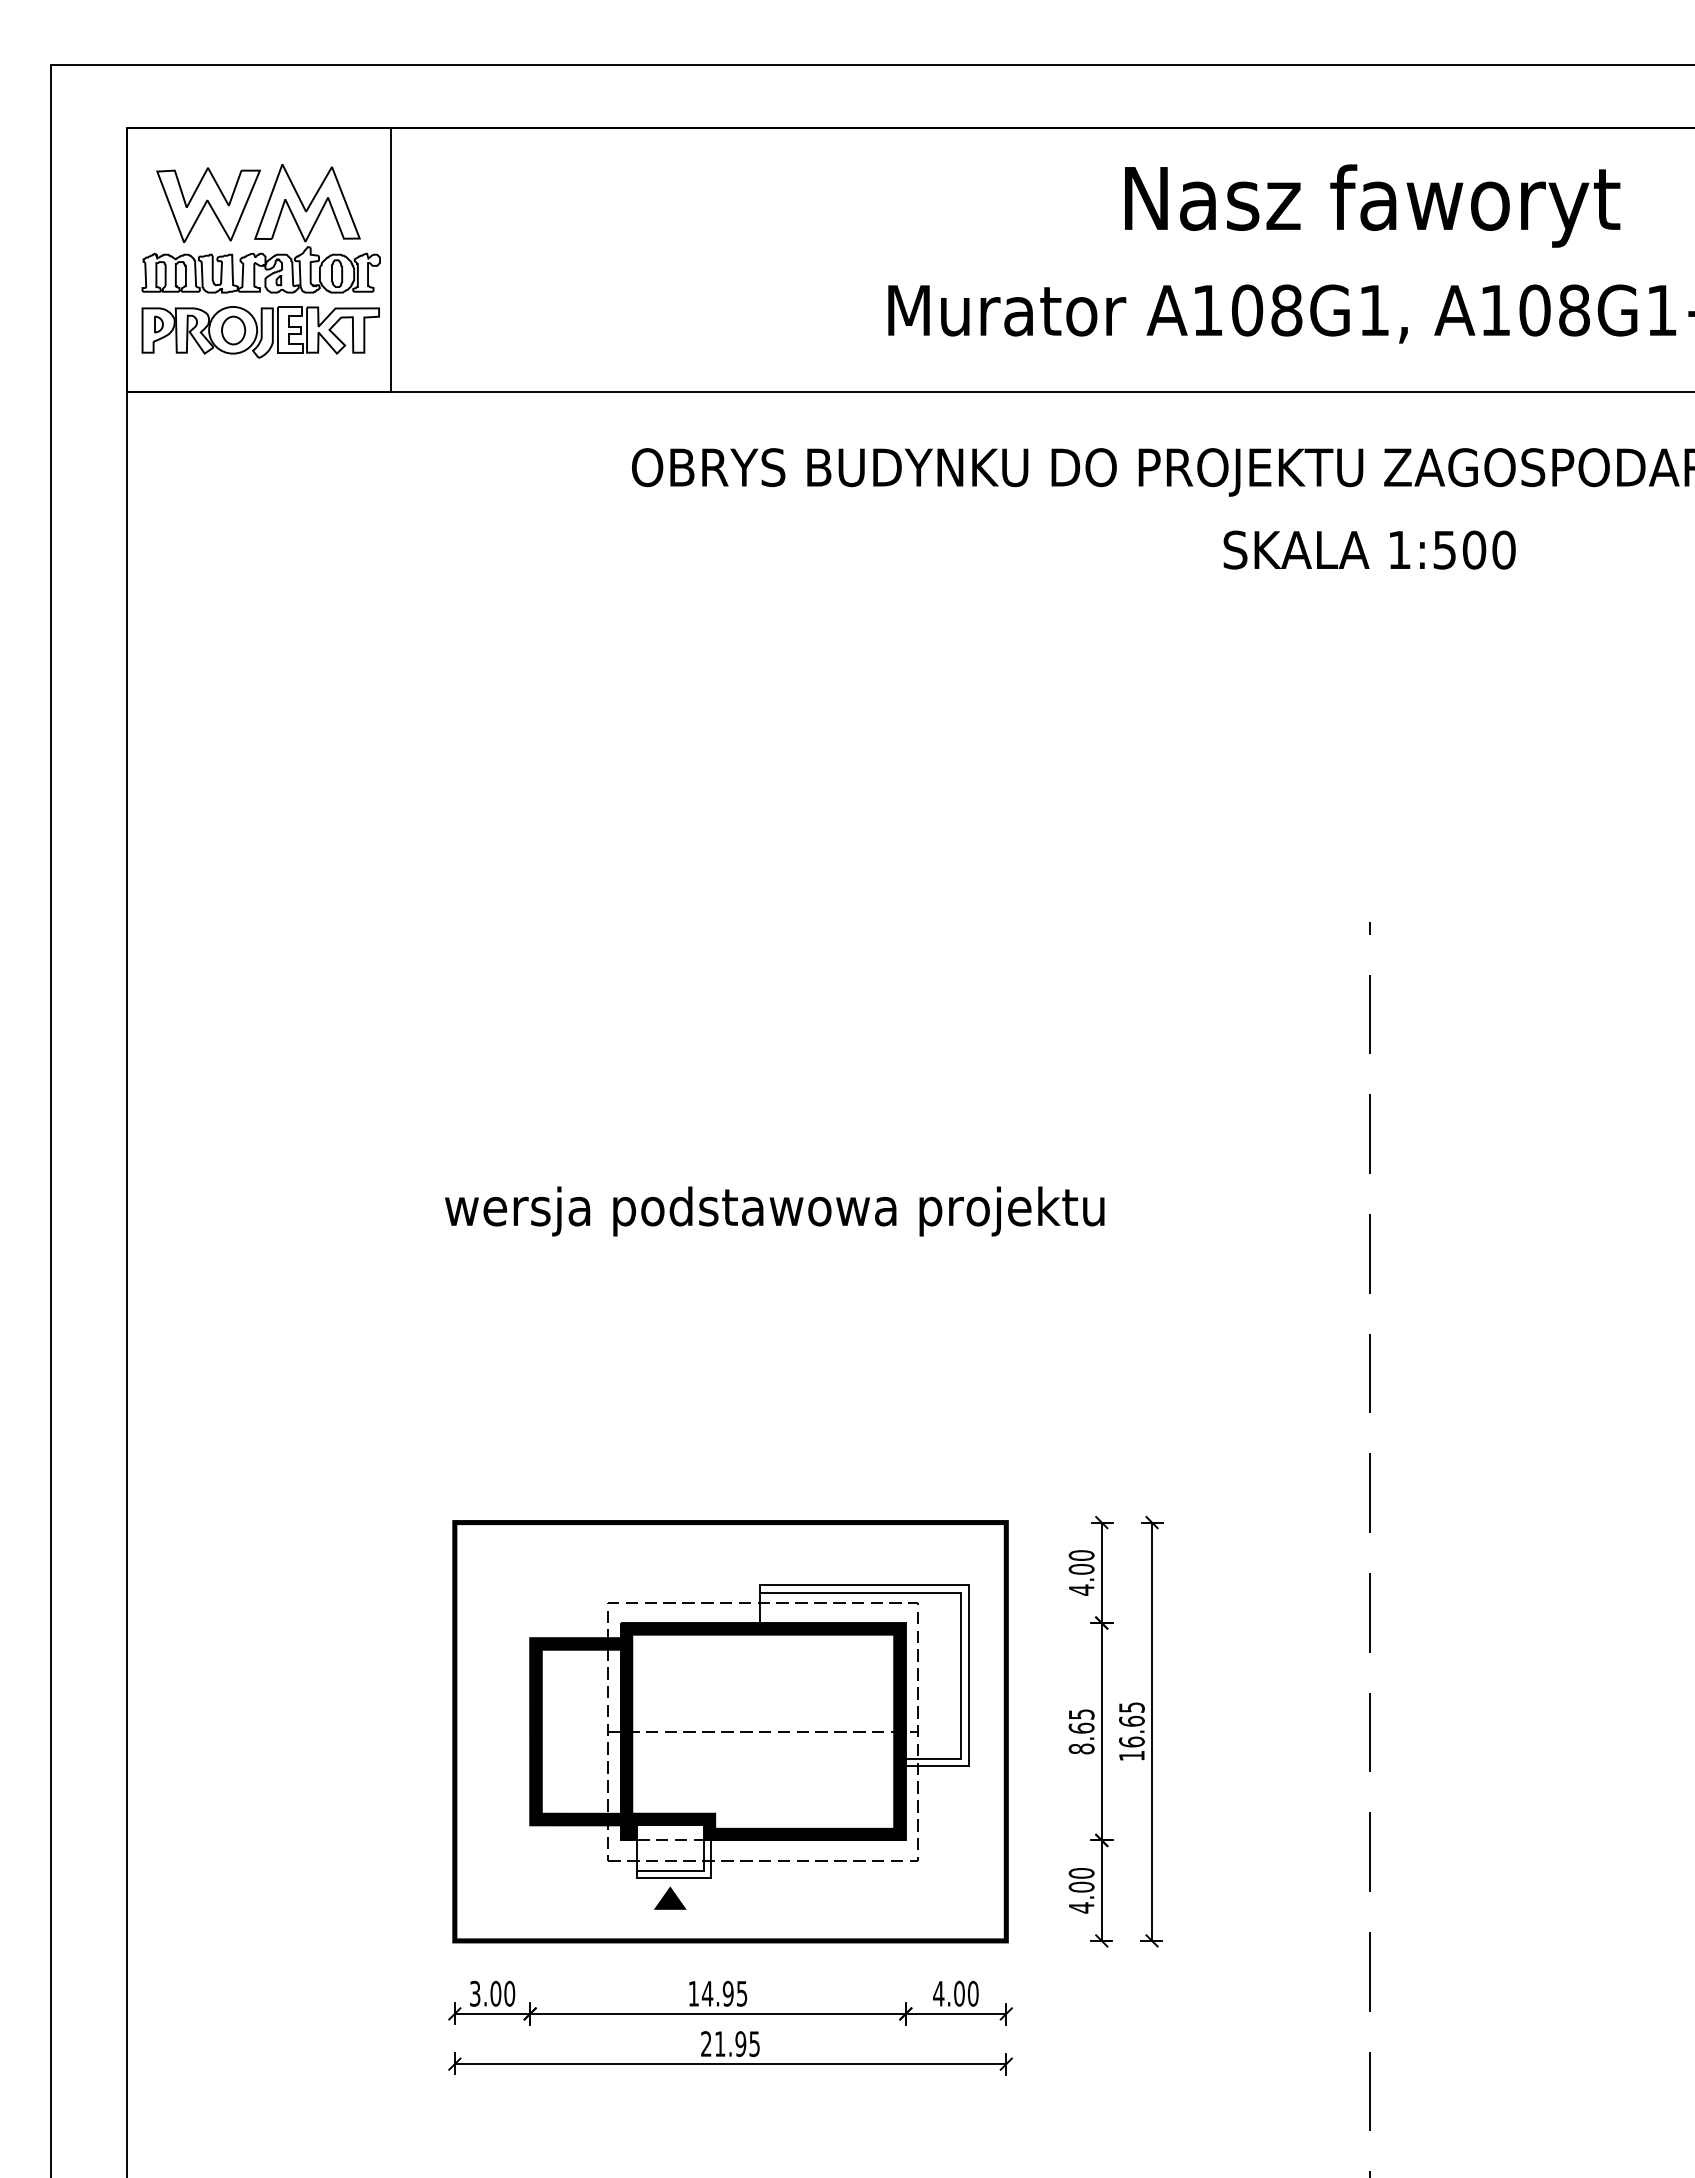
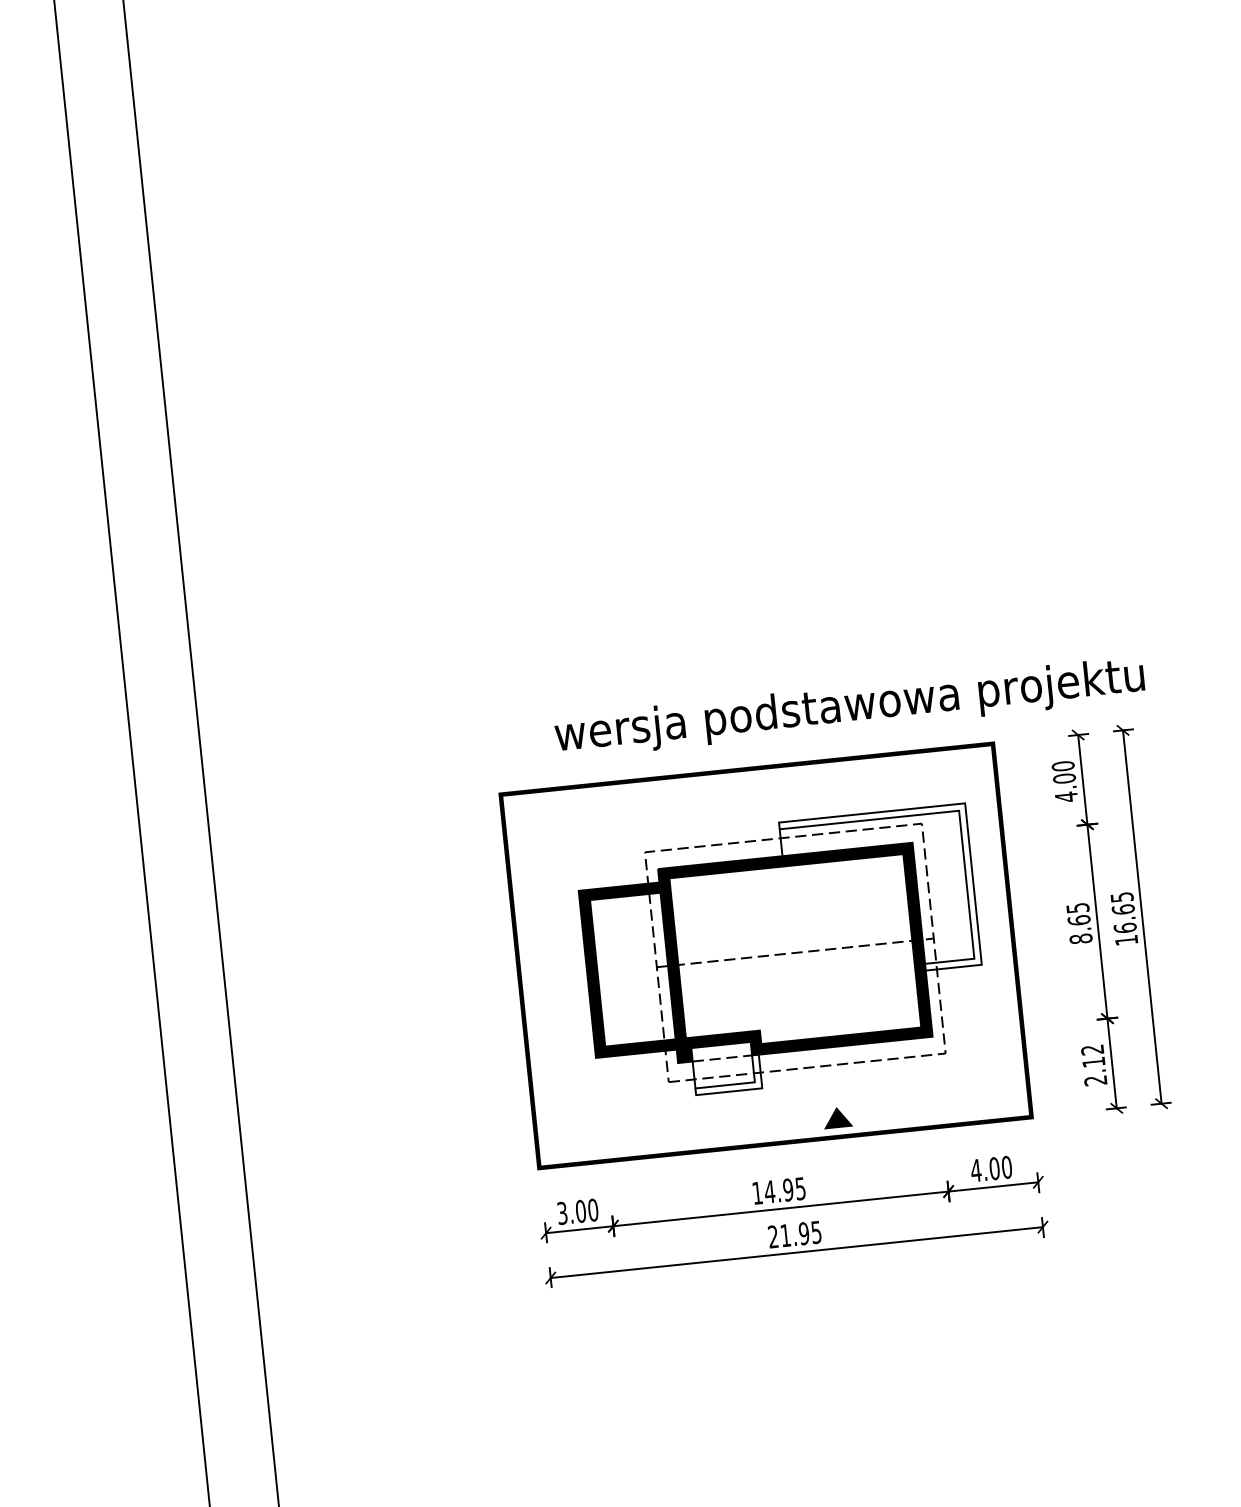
text: (774, 1211) -> (849, 708), moved
text: (1081, 1890) -> (1094, 1065), 4.00 -> 2.12
part: (670, 1897) -> (837, 1116), moved

